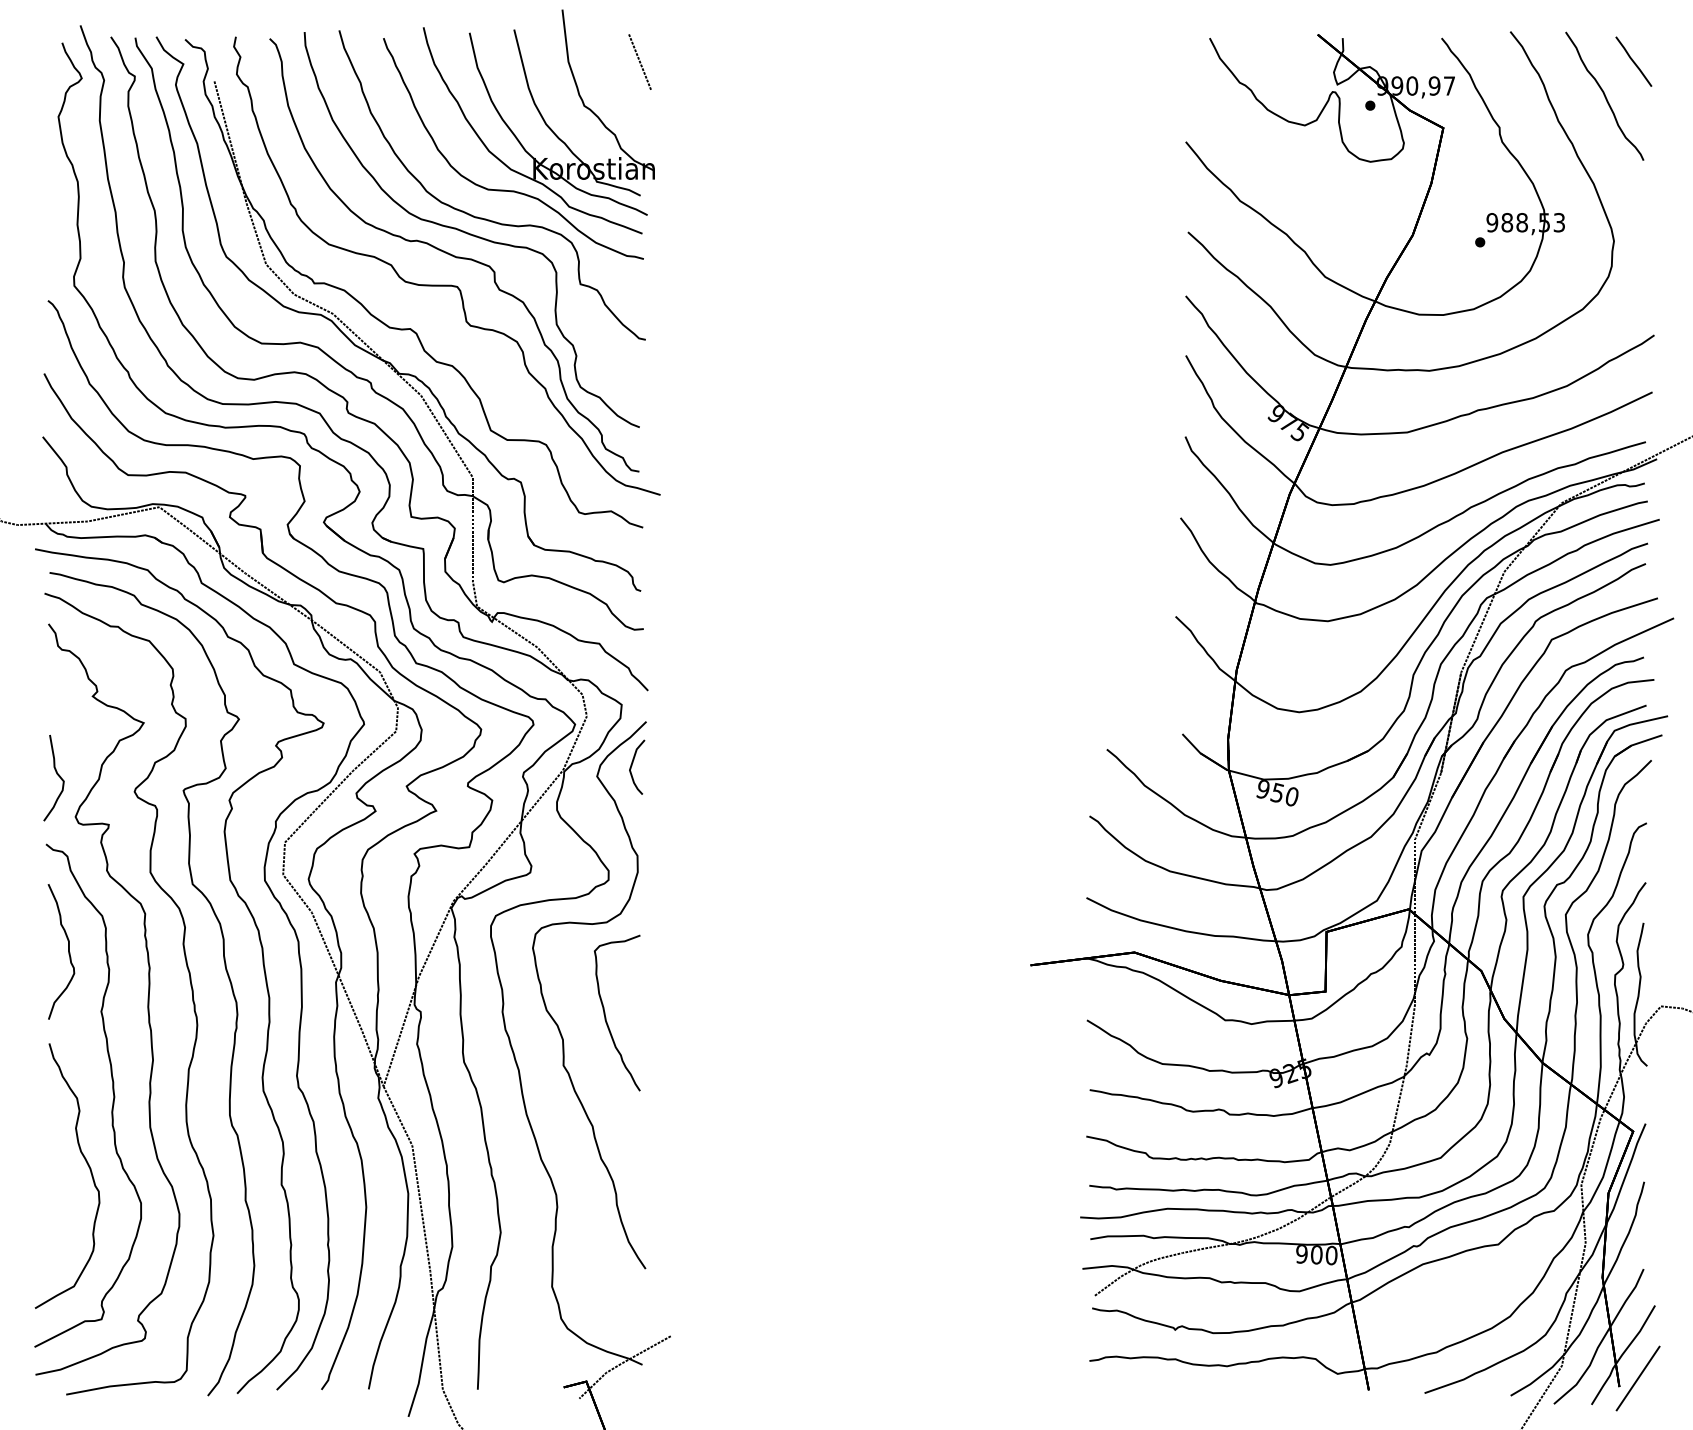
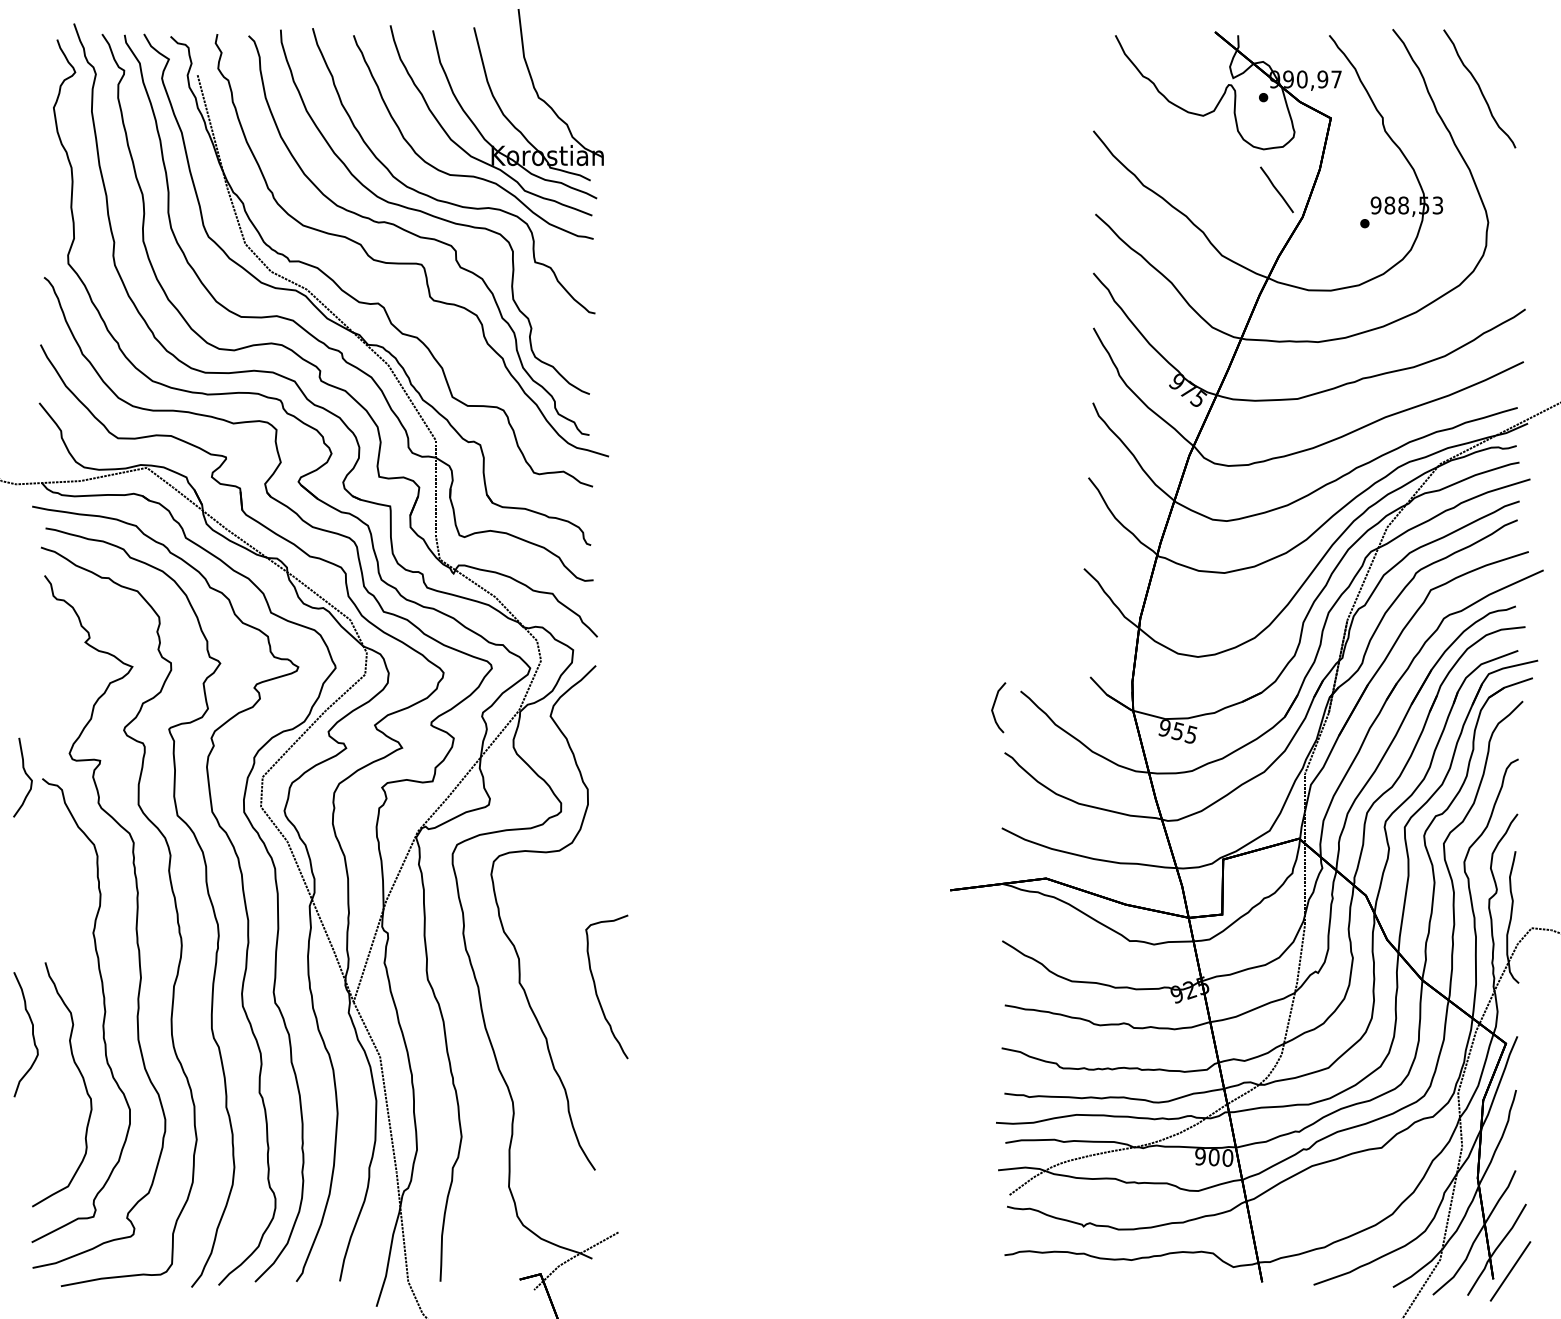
line: (639, 61) -> (589, 56), removed
line: (1633, 61) -> (1276, 189), moved
curve: (633, 763) -> (995, 704), moved
curve: (56, 774) -> (25, 774), moved
text: (1291, 796) -> (1190, 734), 950 -> 955
curve: (68, 951) -> (32, 1034), moved
curve: (605, 1012) -> (596, 986), moved

